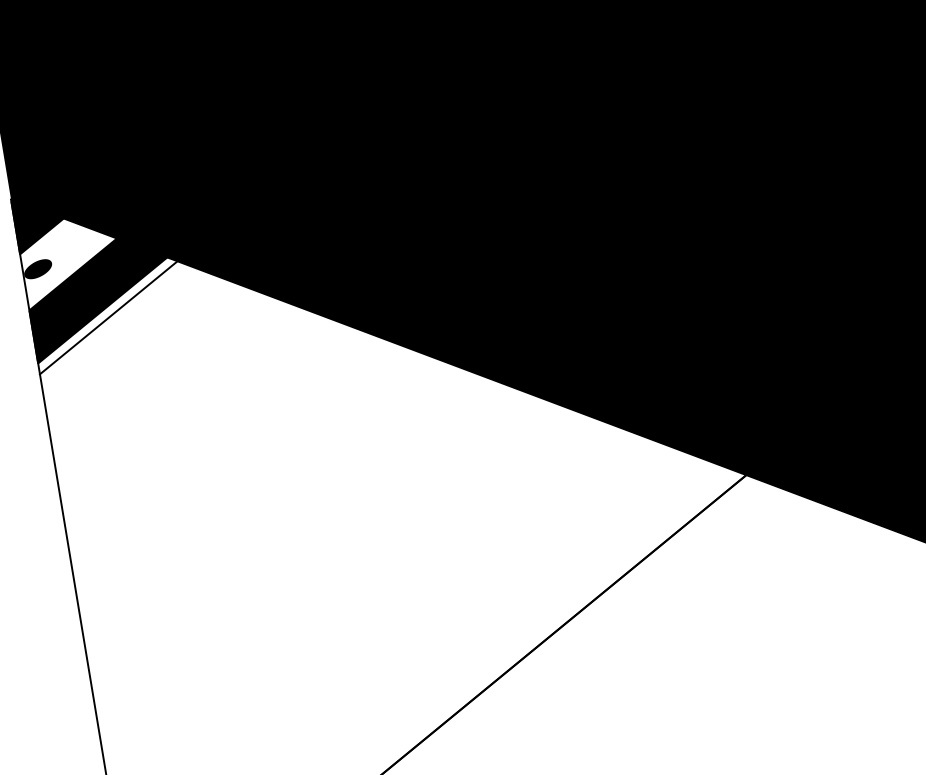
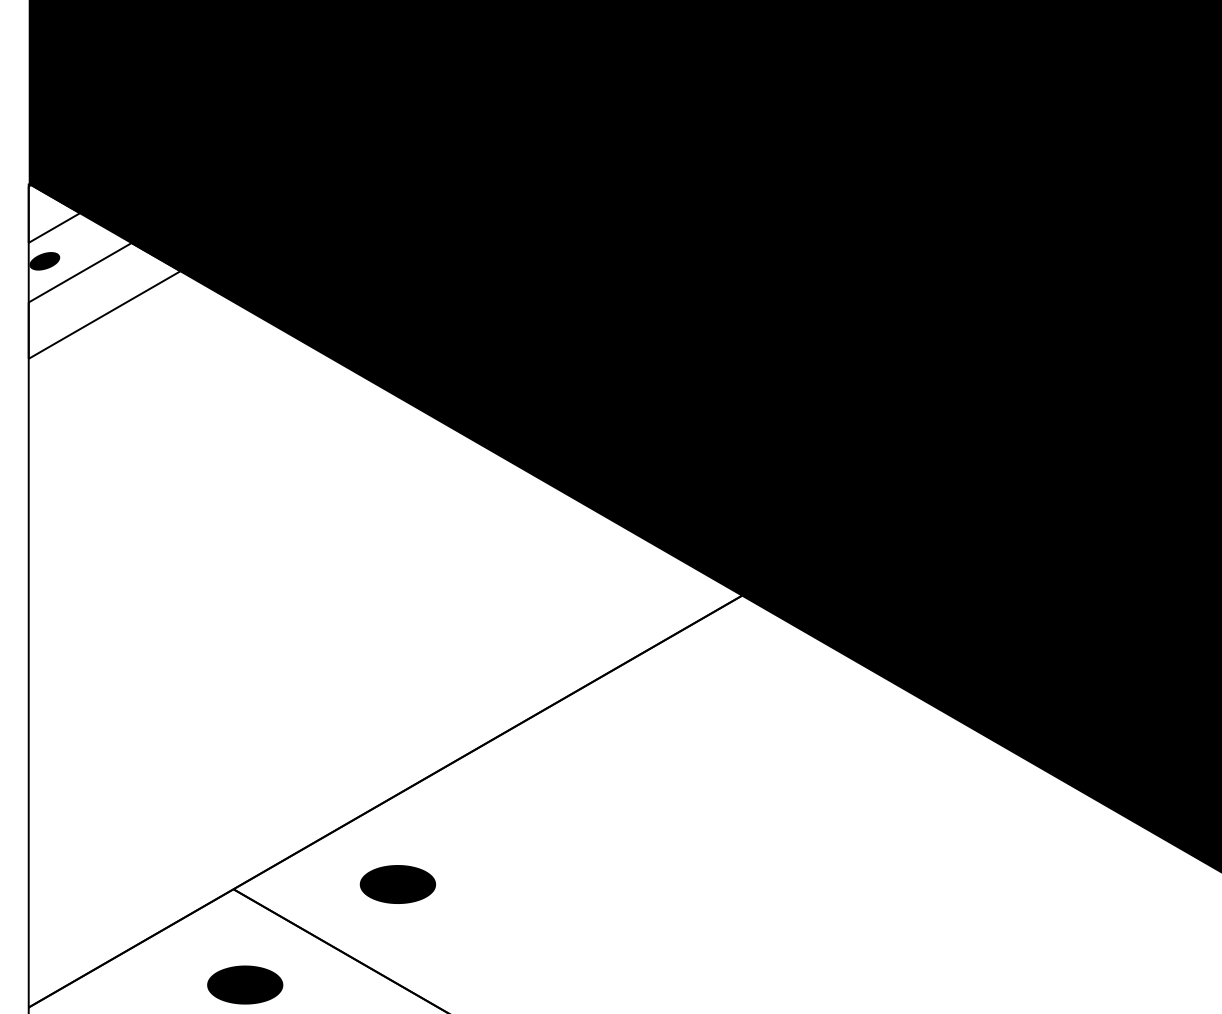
fill: (39, 222) -> (54, 213), removed
fill: (100, 296) -> (104, 300), removed
line: (108, 317) -> (109, 323), removed

